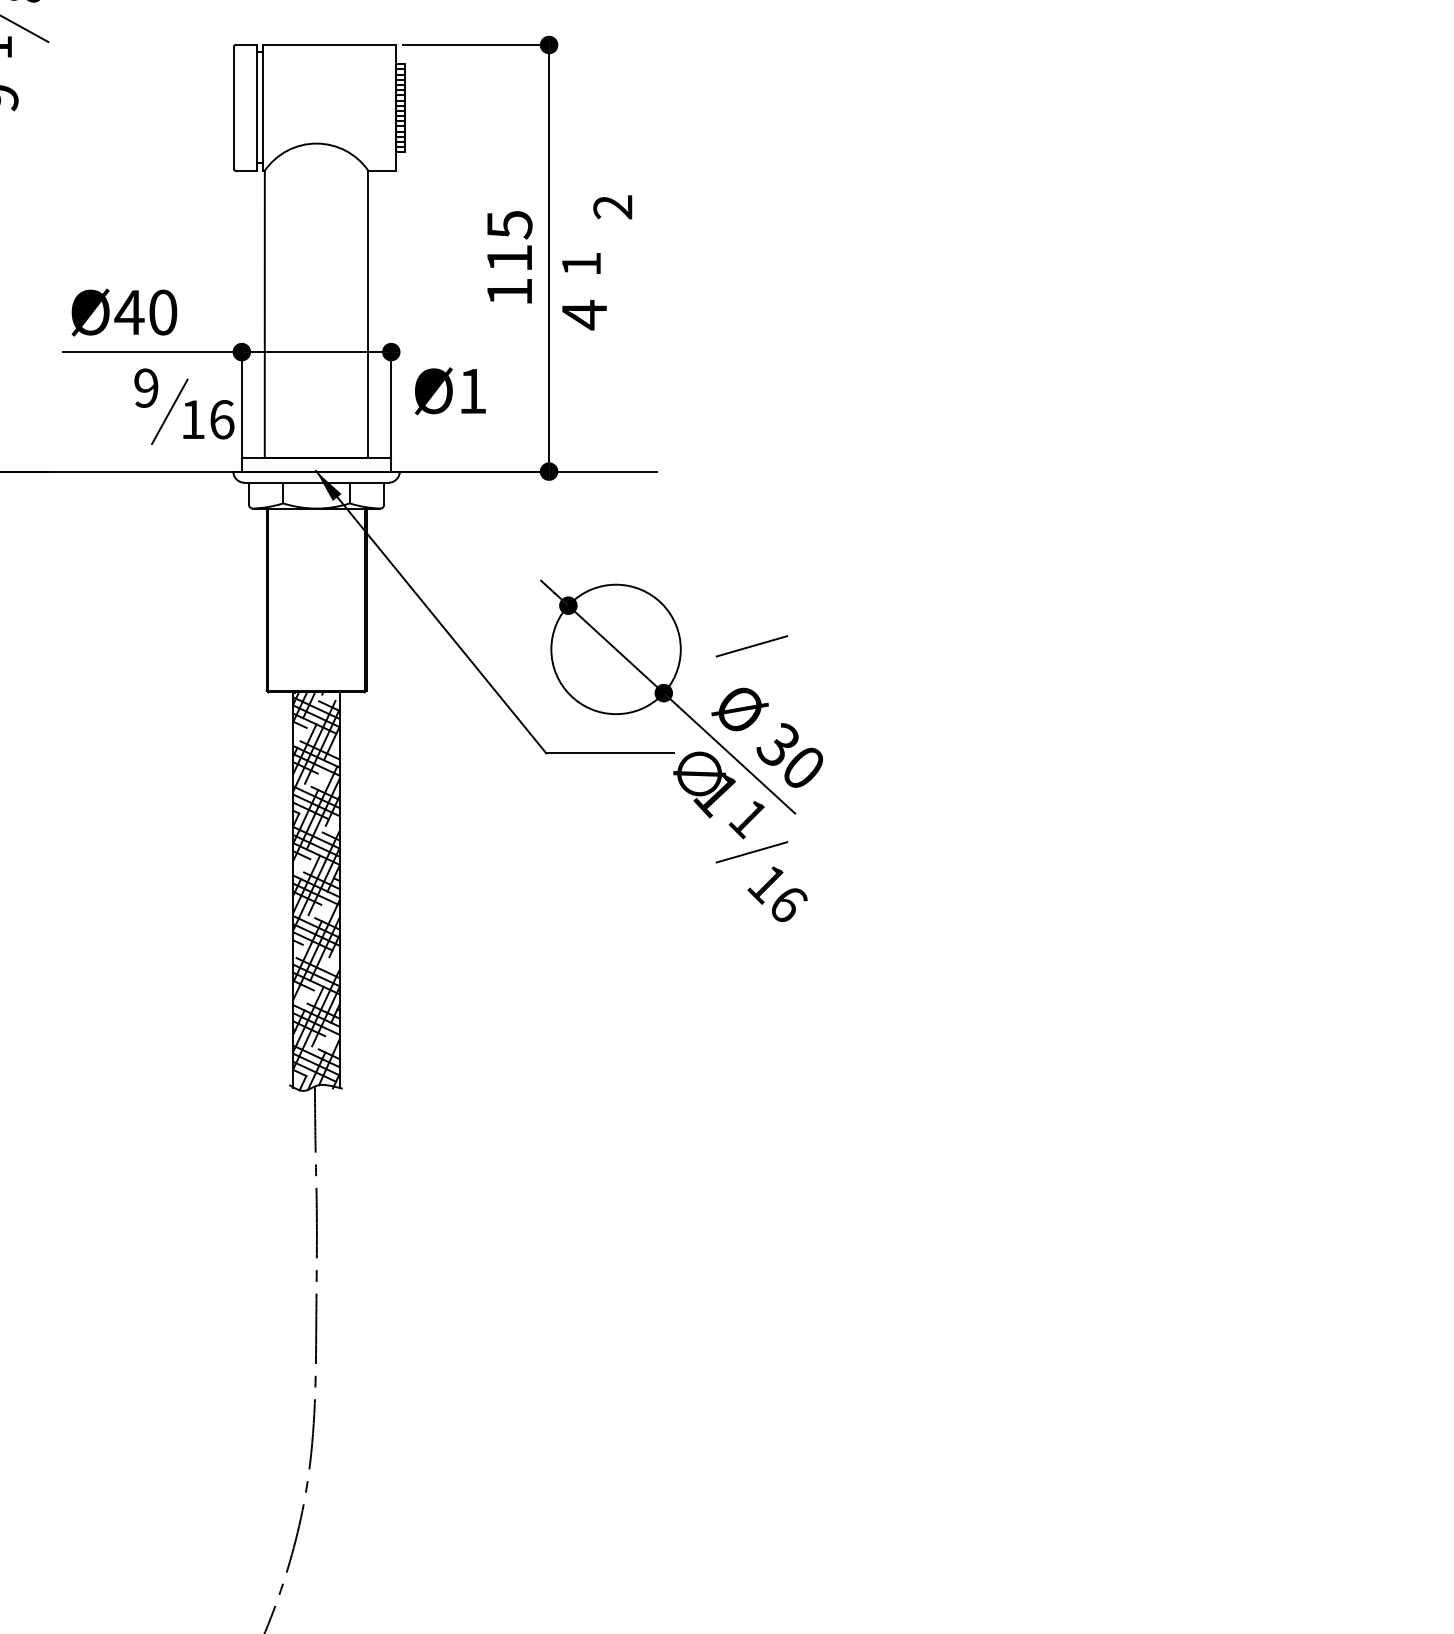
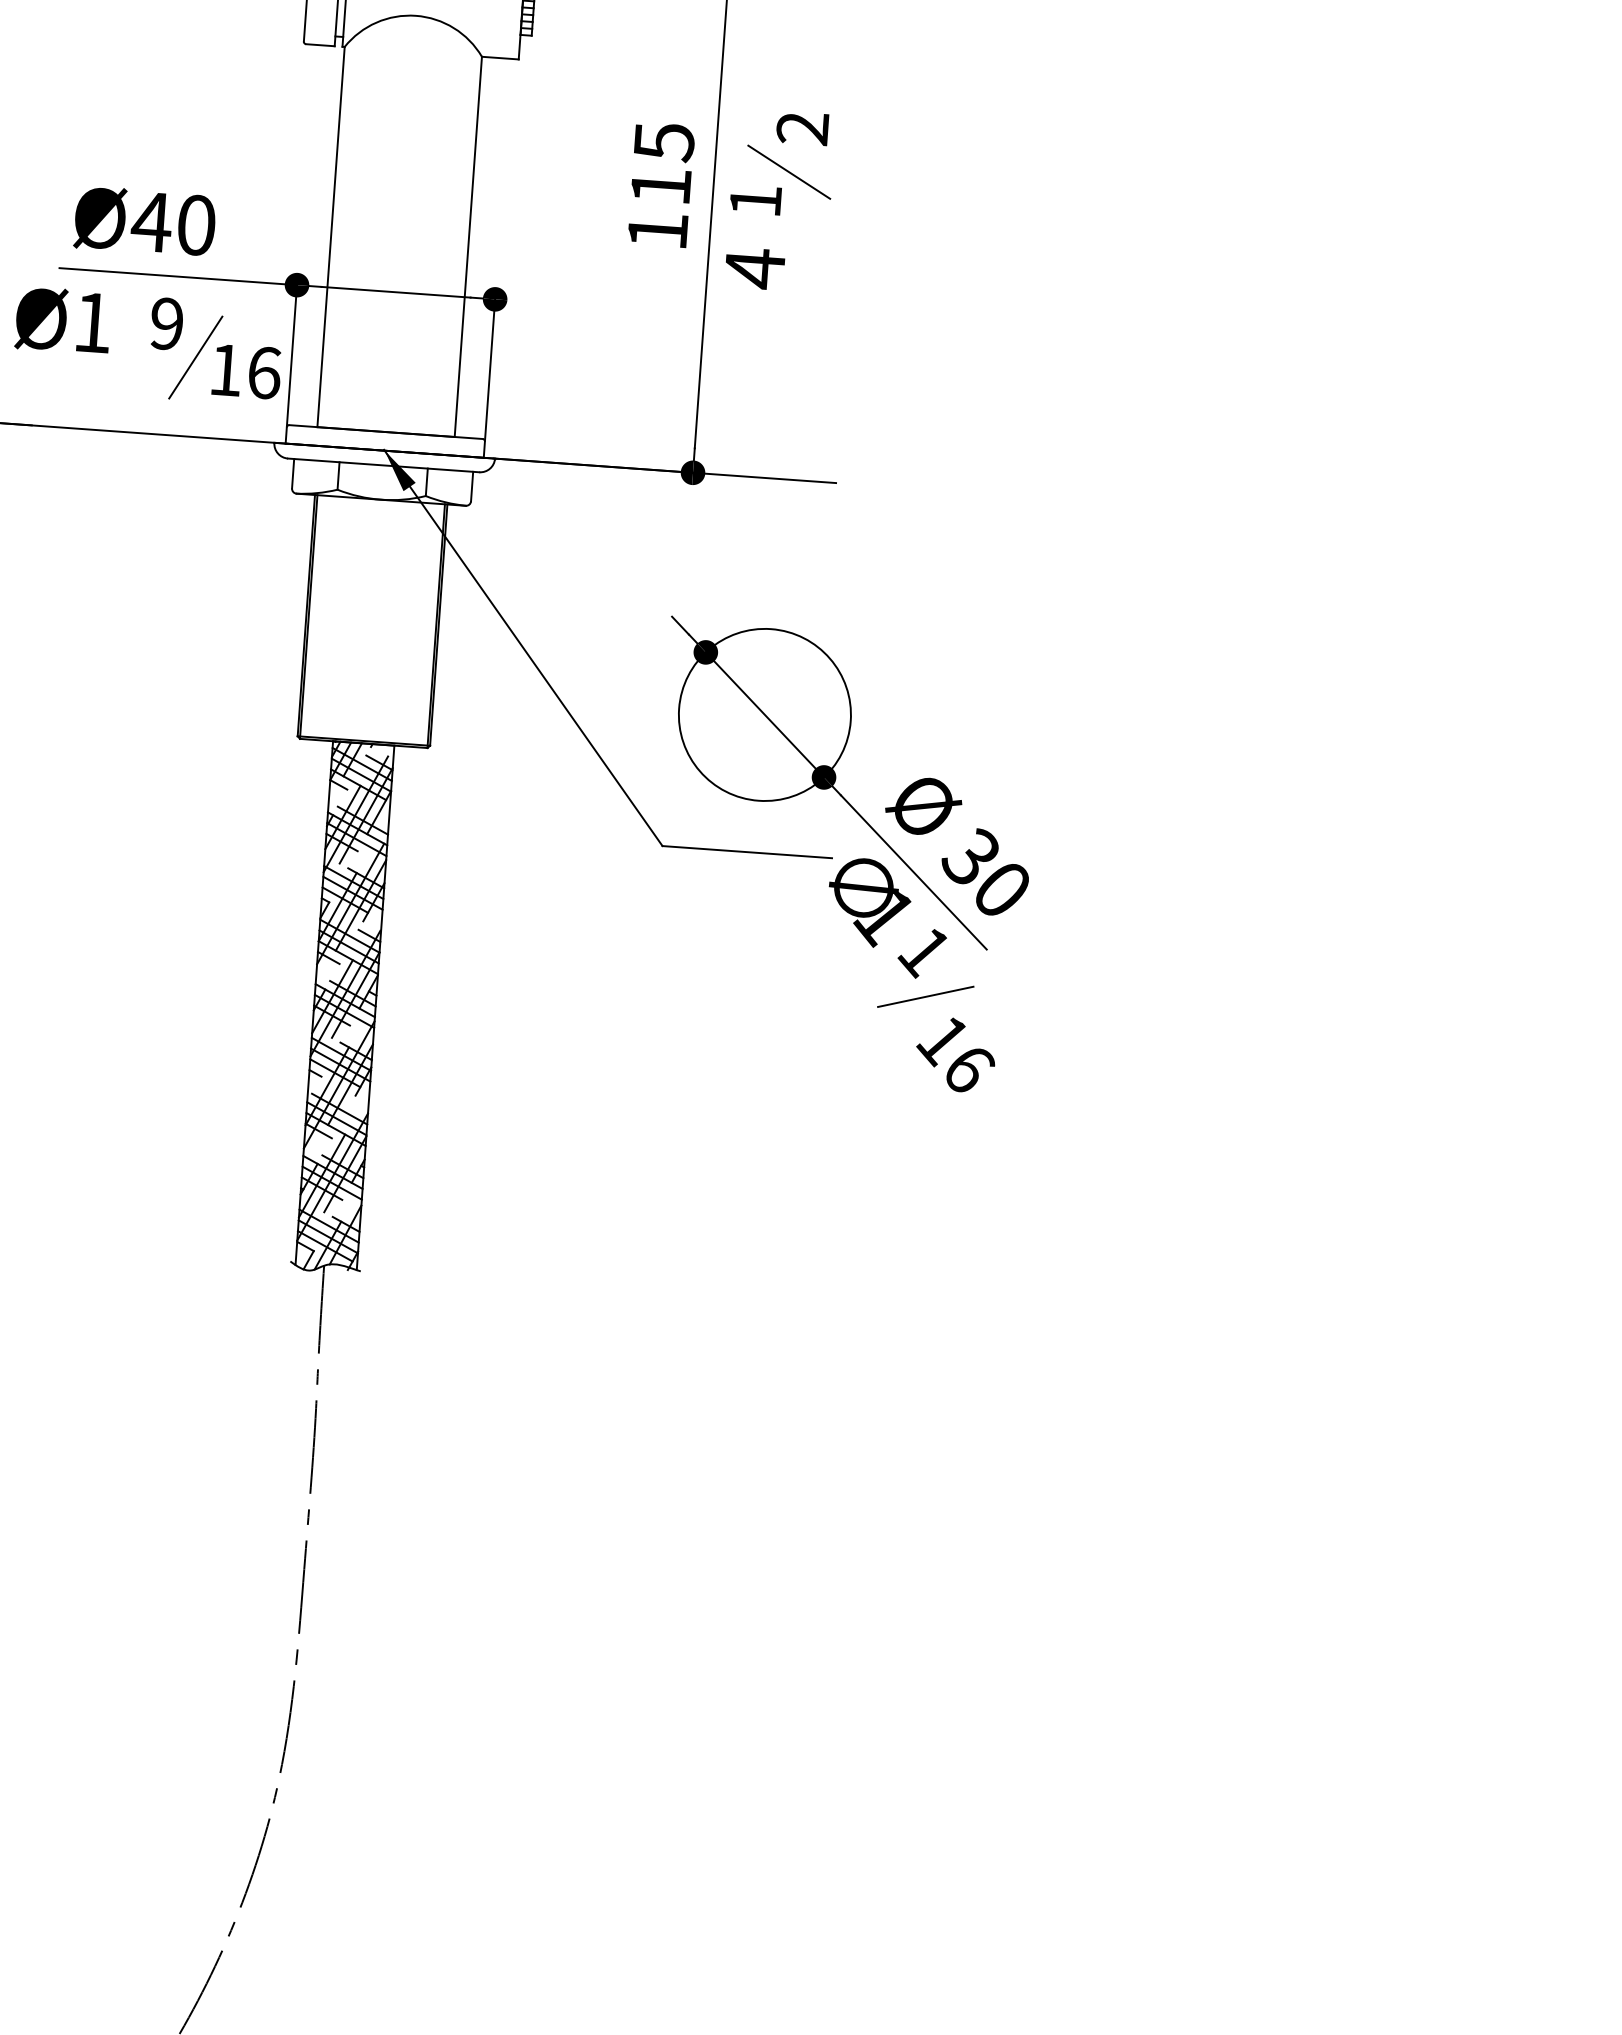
line: (605, 240) -> (789, 171), added
text: (450, 391) -> (63, 320), moved
line: (751, 646) -> (944, 723), removed

